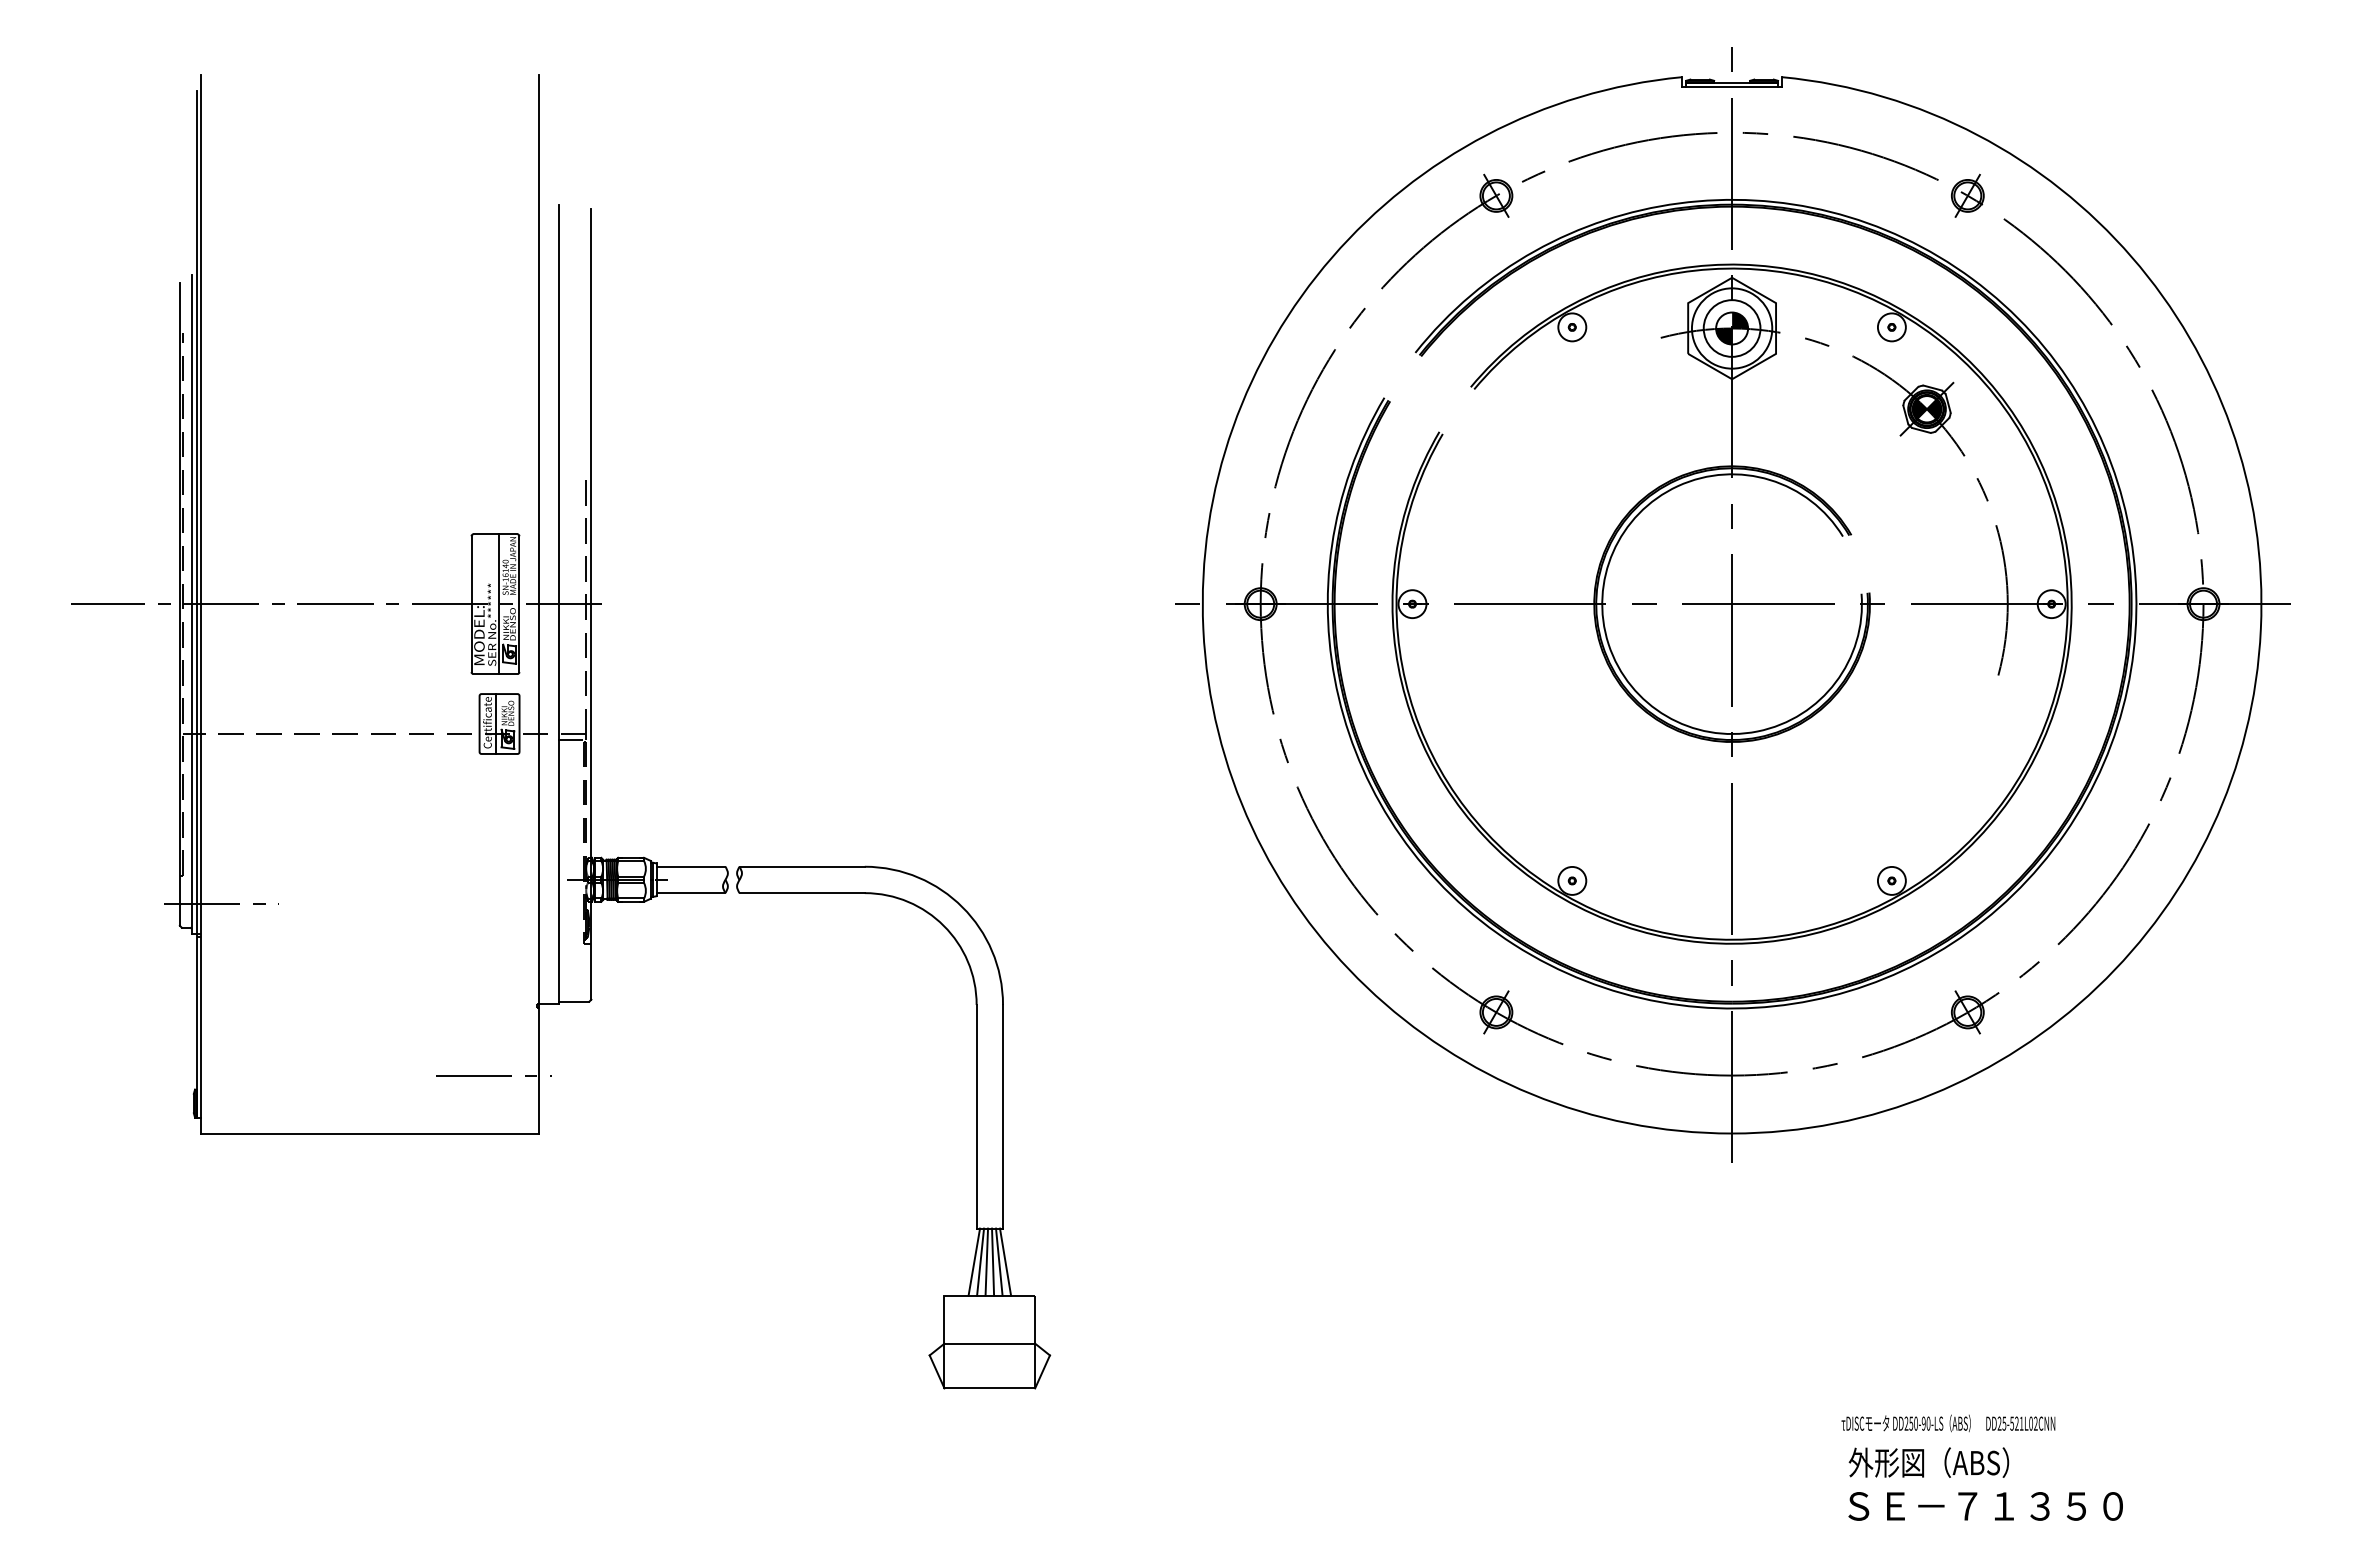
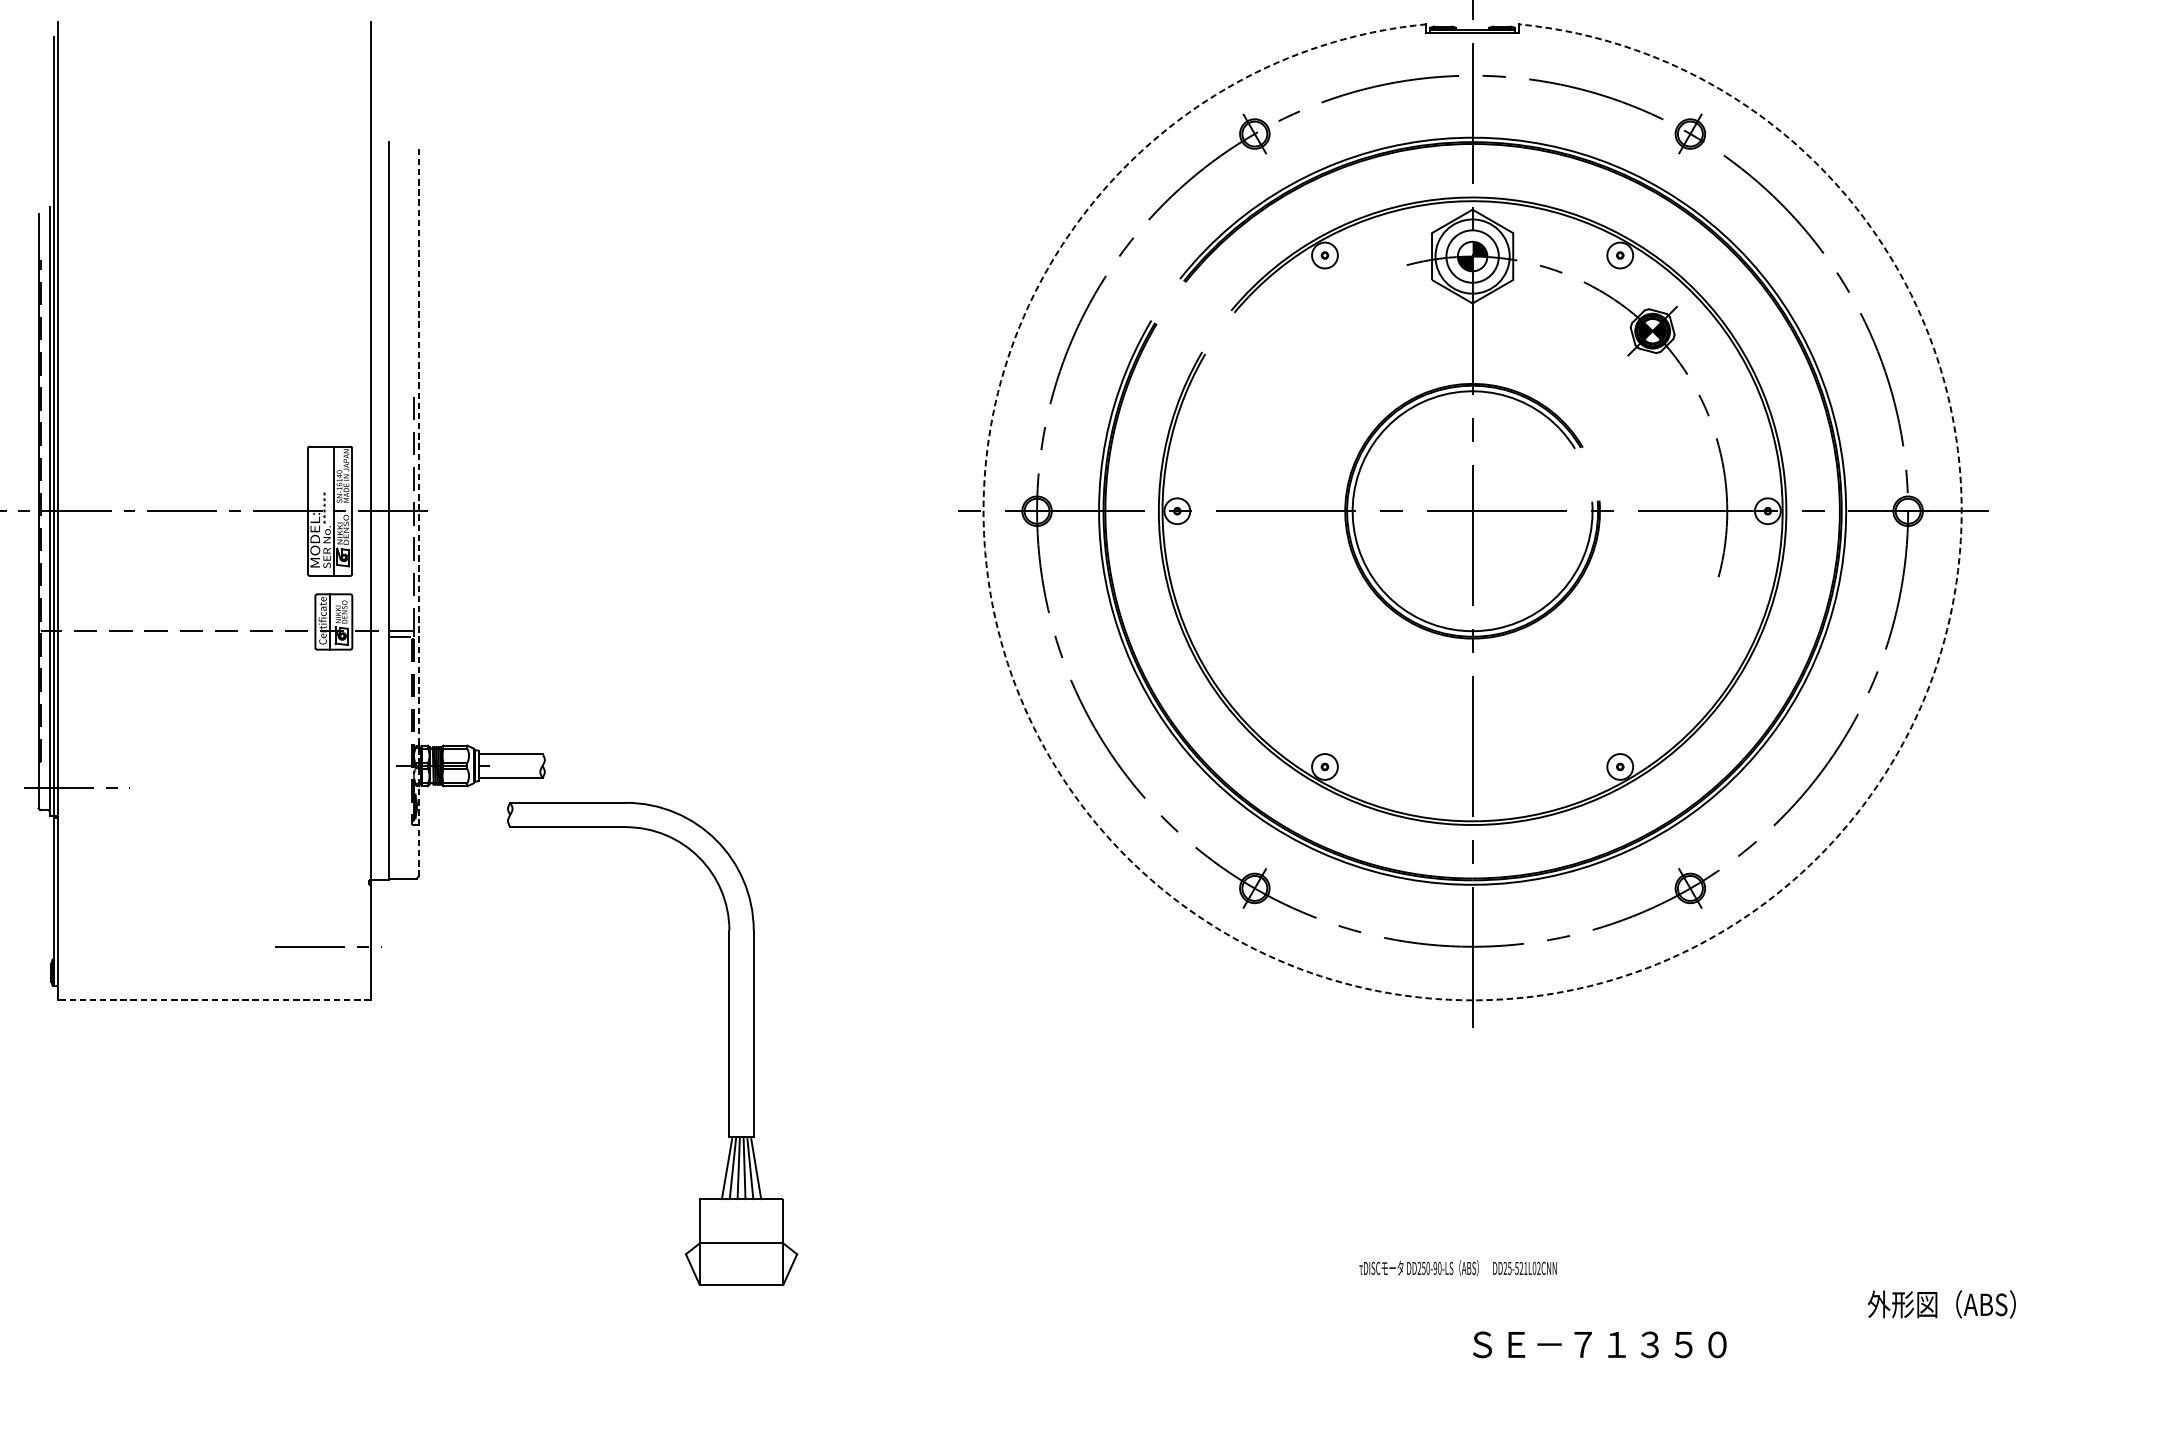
line: (591, 604) -> (418, 511), solid -> dashed
part: (976, 1127) -> (729, 1043), moved
line: (369, 1133) -> (213, 1000), solid -> dashed
arc: (1732, 1133) -> (1472, 1000), solid -> dashed
text: (1948, 1423) -> (1458, 1268), moved
text: (1928, 1462) -> (1941, 1304), moved
text: (1985, 1506) -> (1599, 1344), moved

